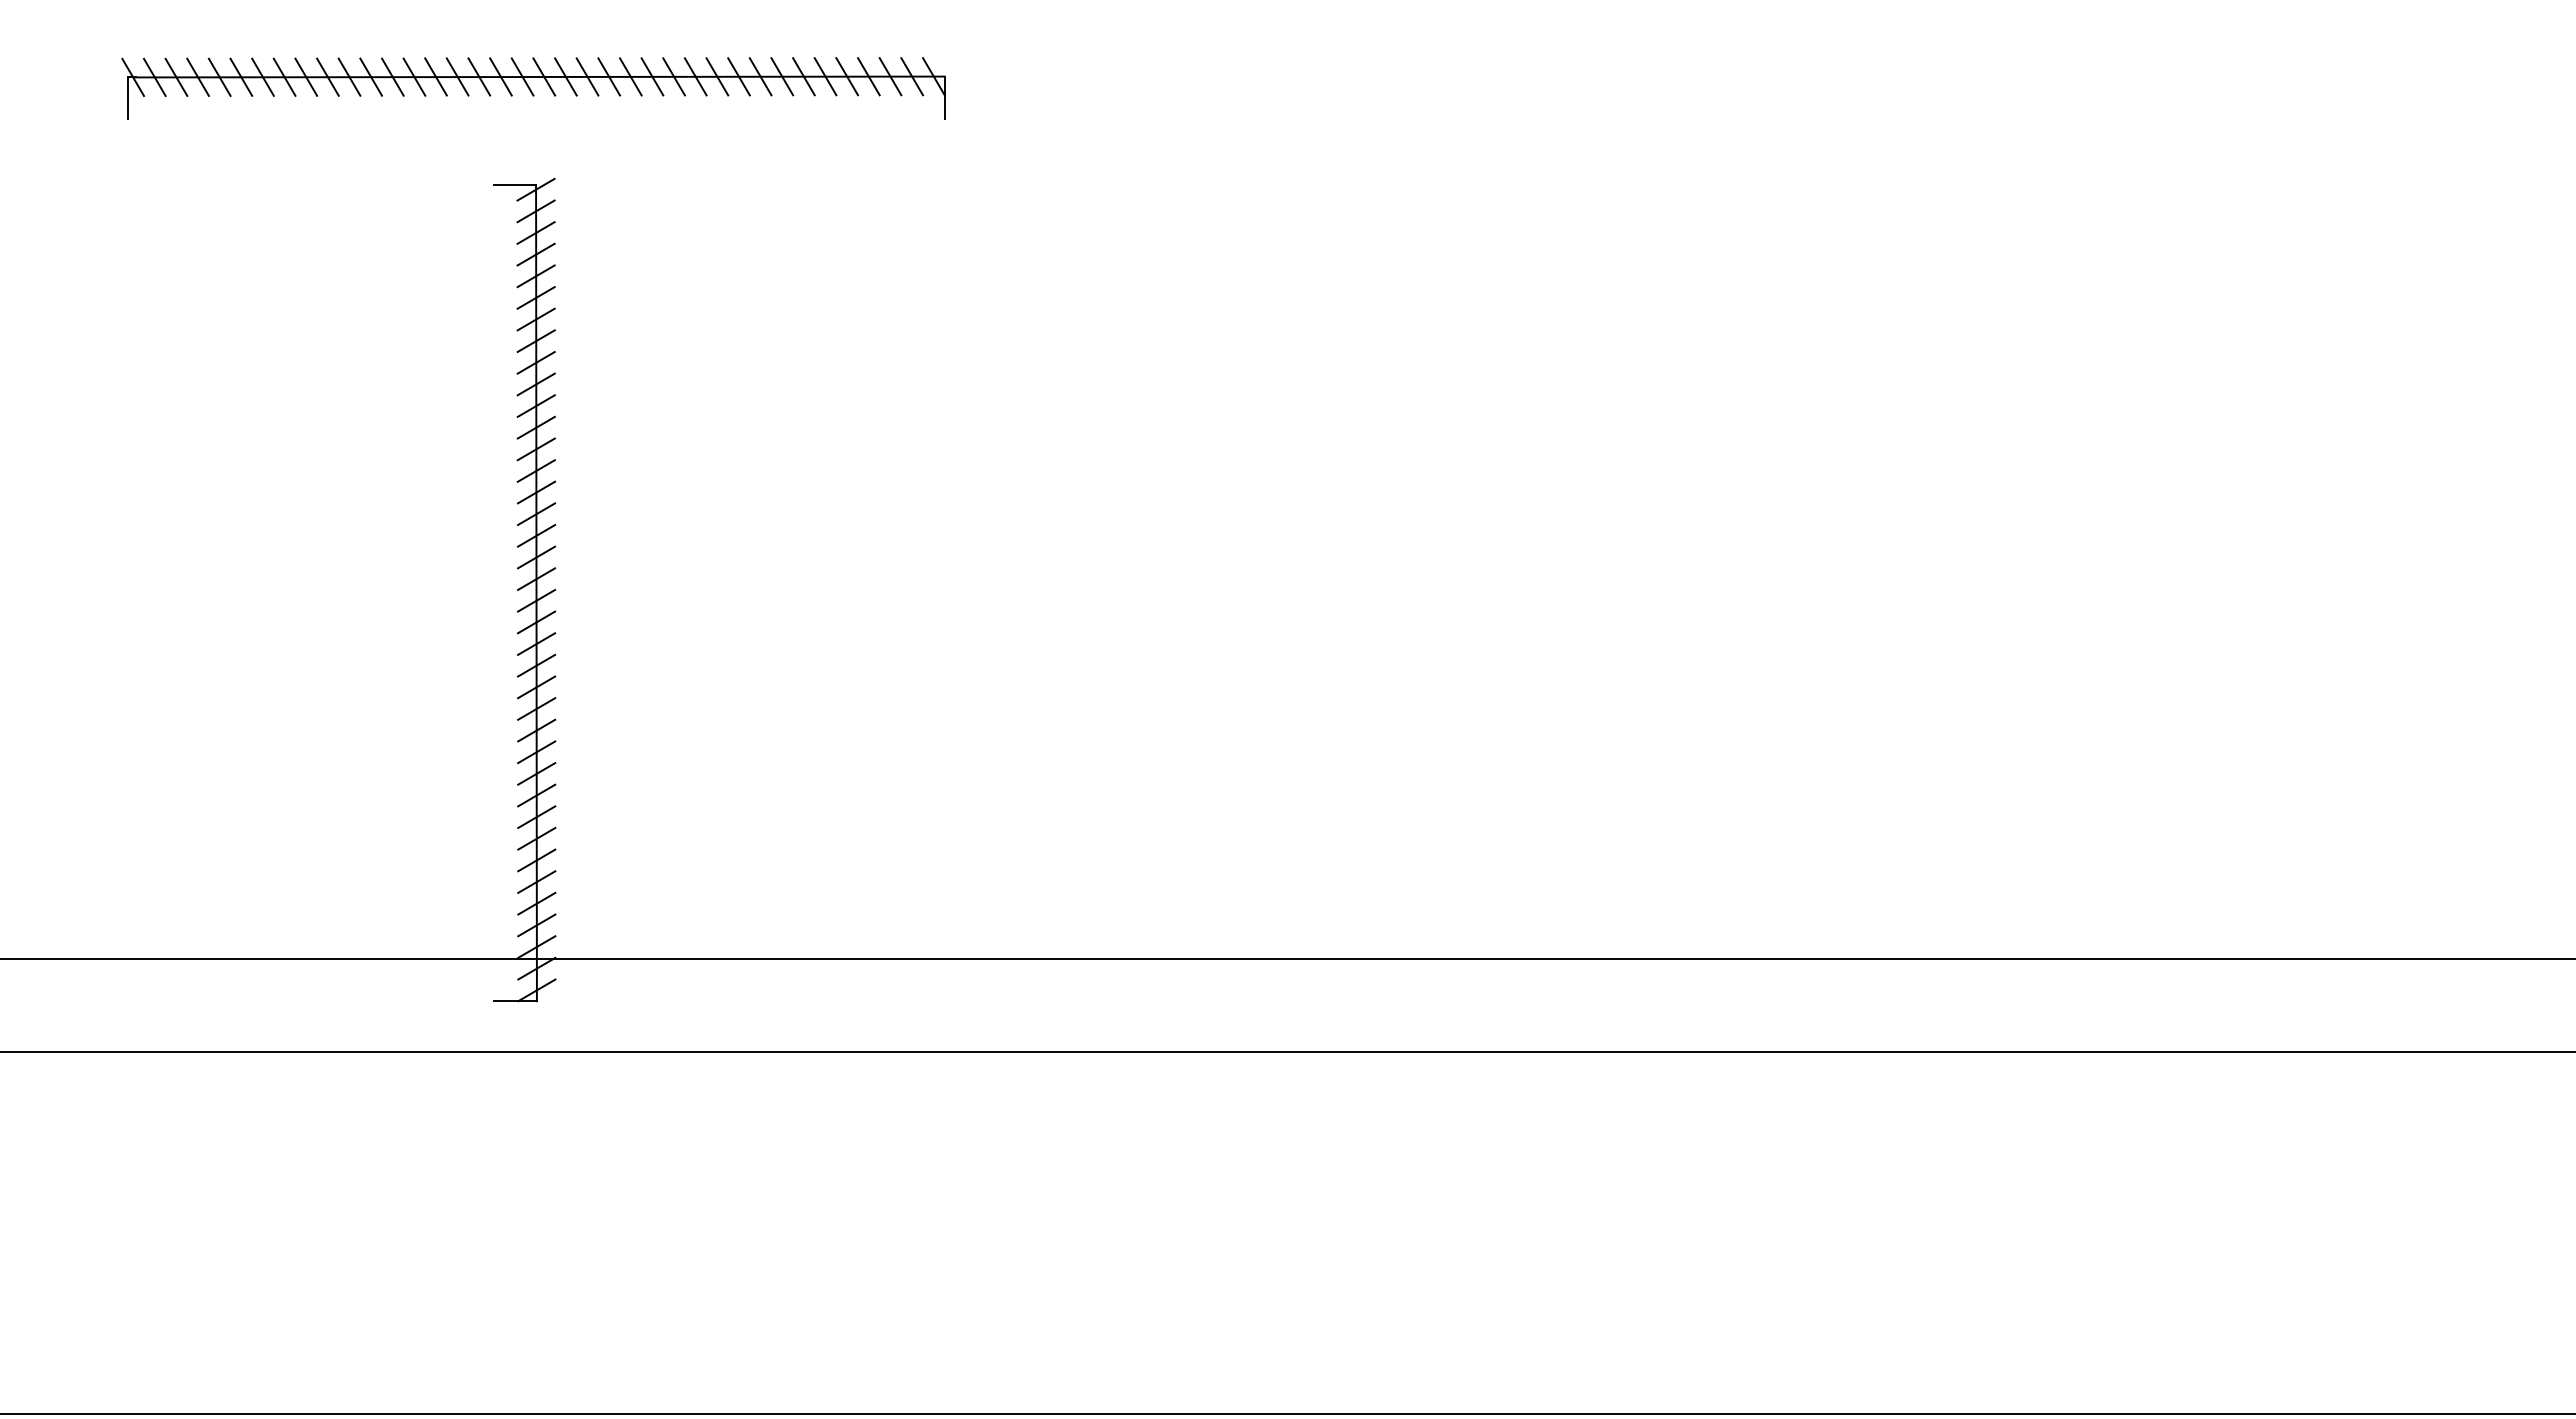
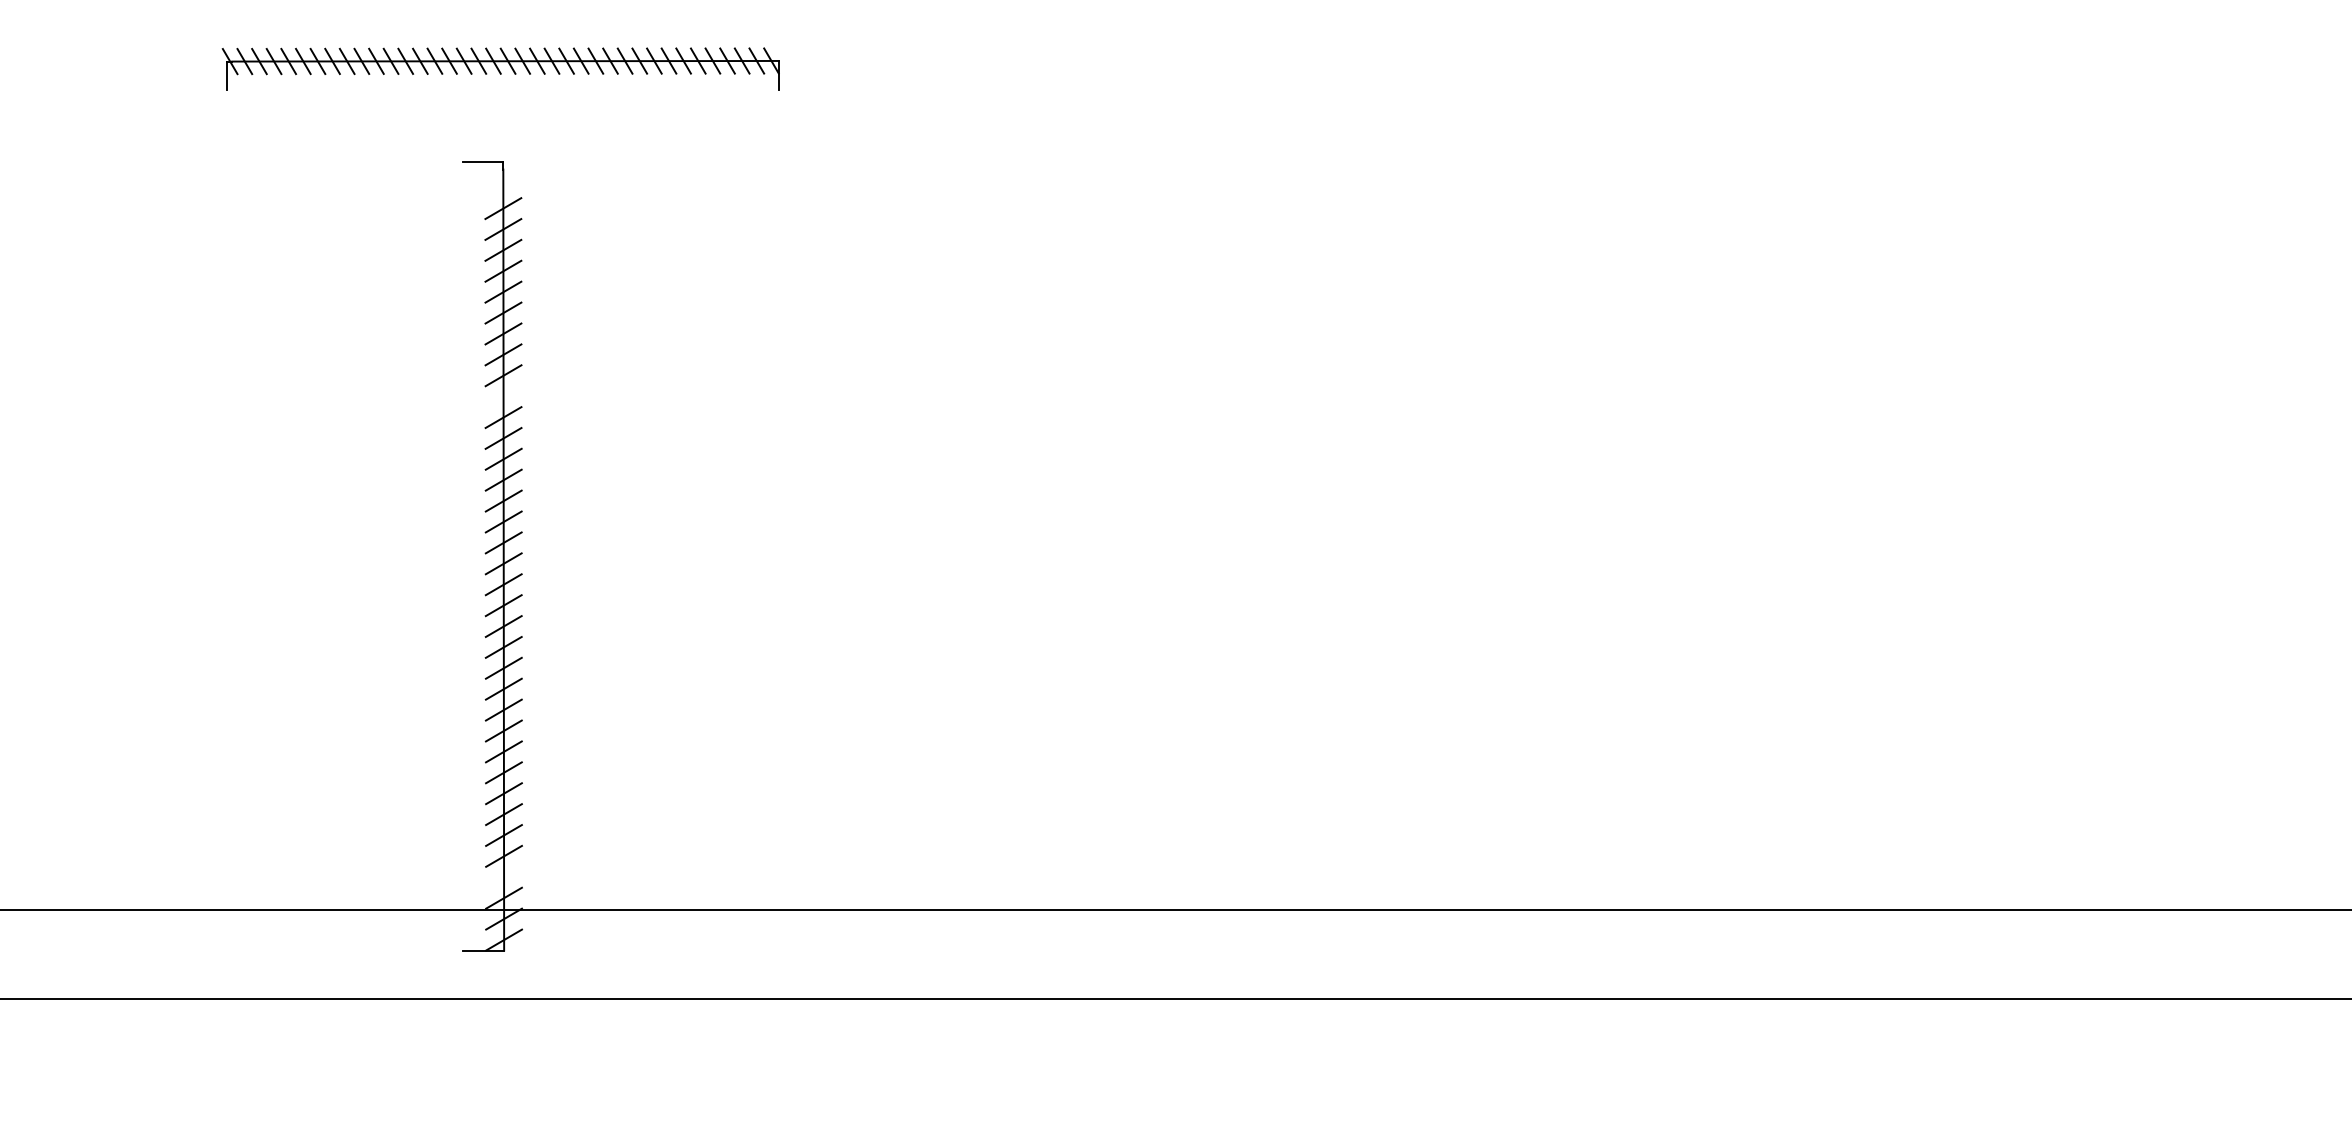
part: (533, 88) -> (500, 69), size x0.7
line: (535, 189) -> (502, 166), removed
line: (535, 211) -> (502, 187), removed
line: (535, 427) -> (502, 396), removed
line: (536, 925) -> (503, 877), removed

